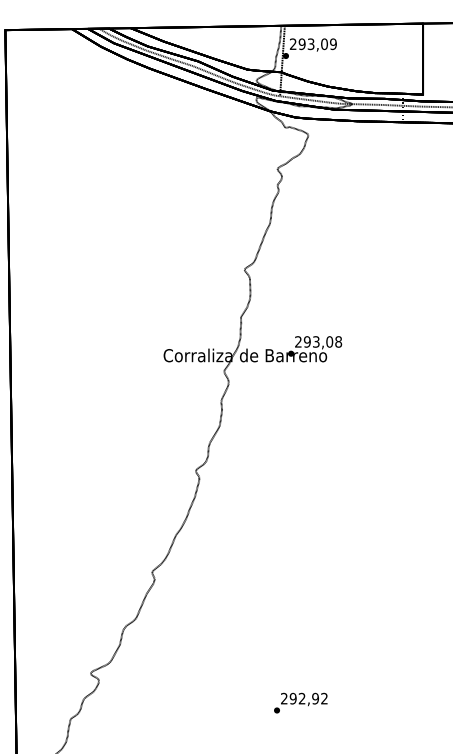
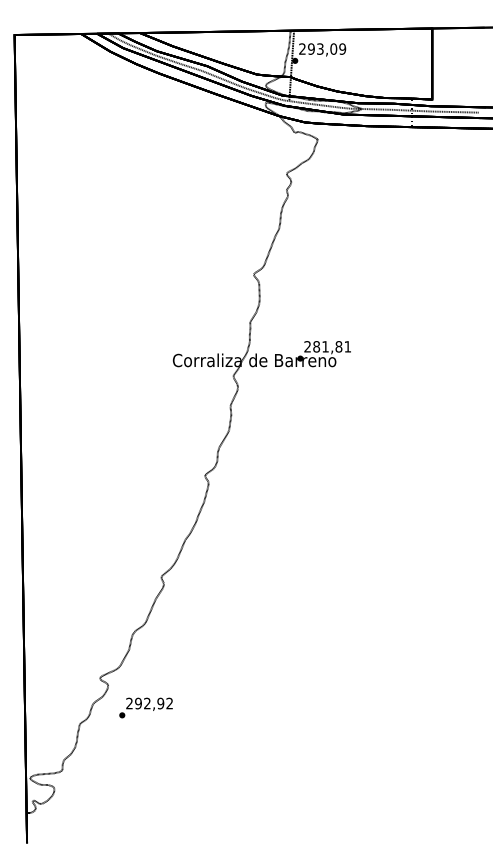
text: (323, 341) -> (332, 346), 293,08 -> 281,81
text: (300, 702) -> (145, 707), moved

